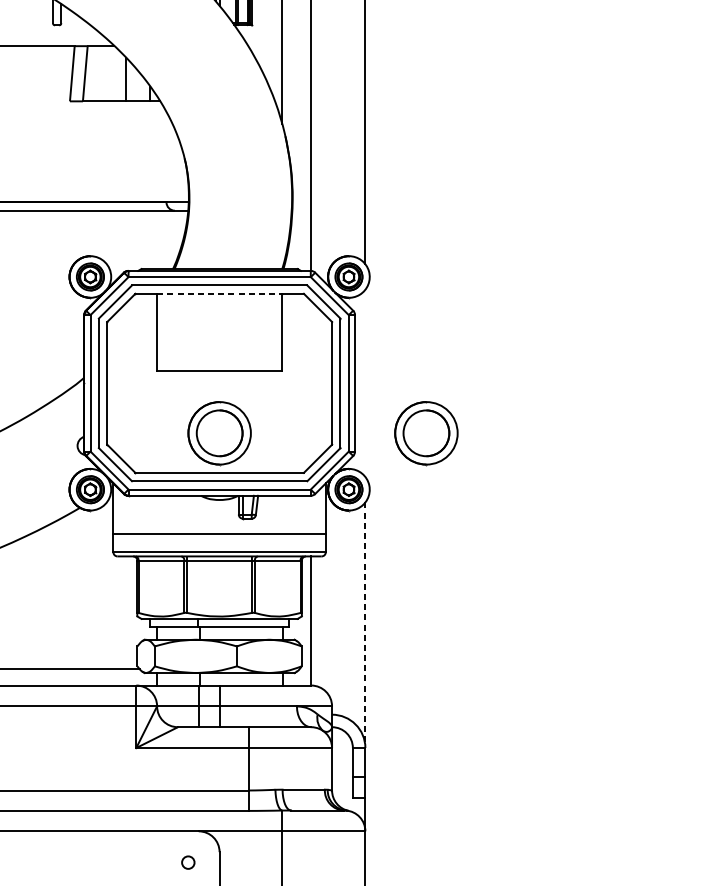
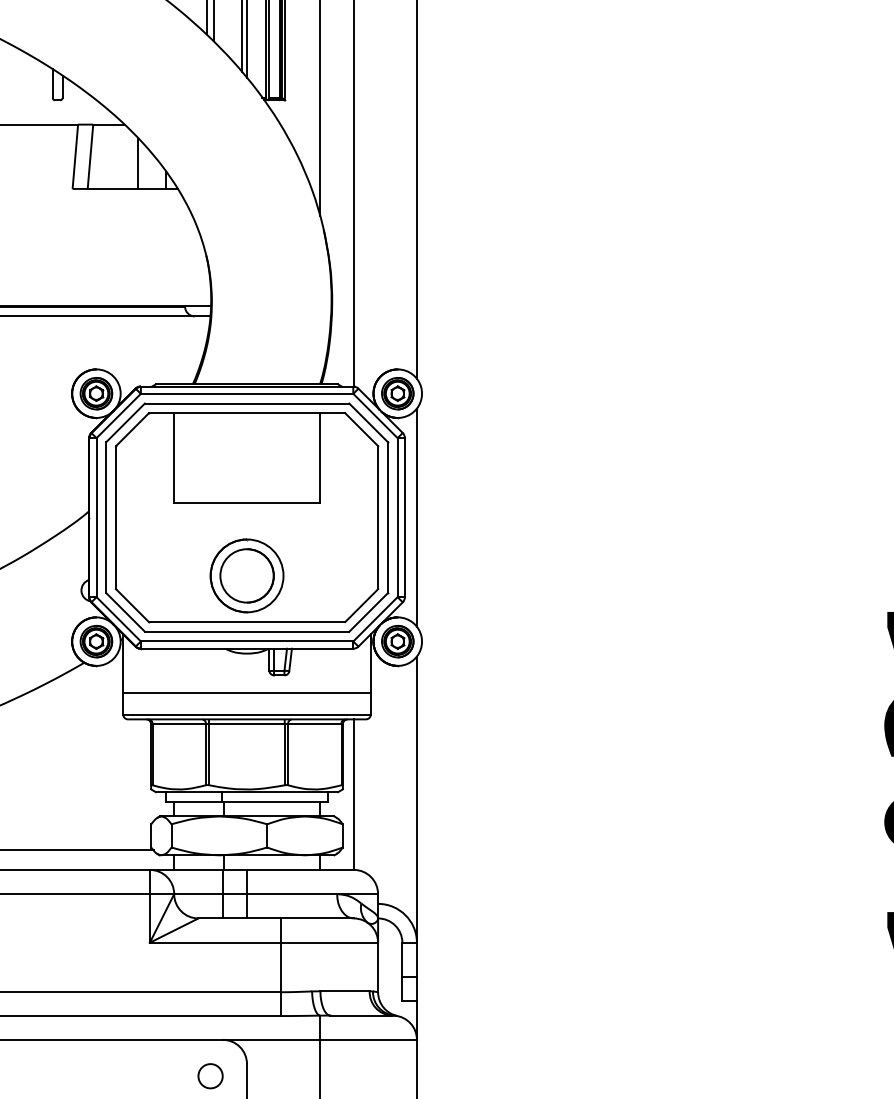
line: (220, 293) -> (247, 413), dashed -> solid
line: (365, 383) -> (416, 517), added
part: (425, 432) -> (487, 575), removed
line: (365, 626) -> (416, 800), dashed -> solid
circle: (188, 862) -> (210, 1076), size x1.67

